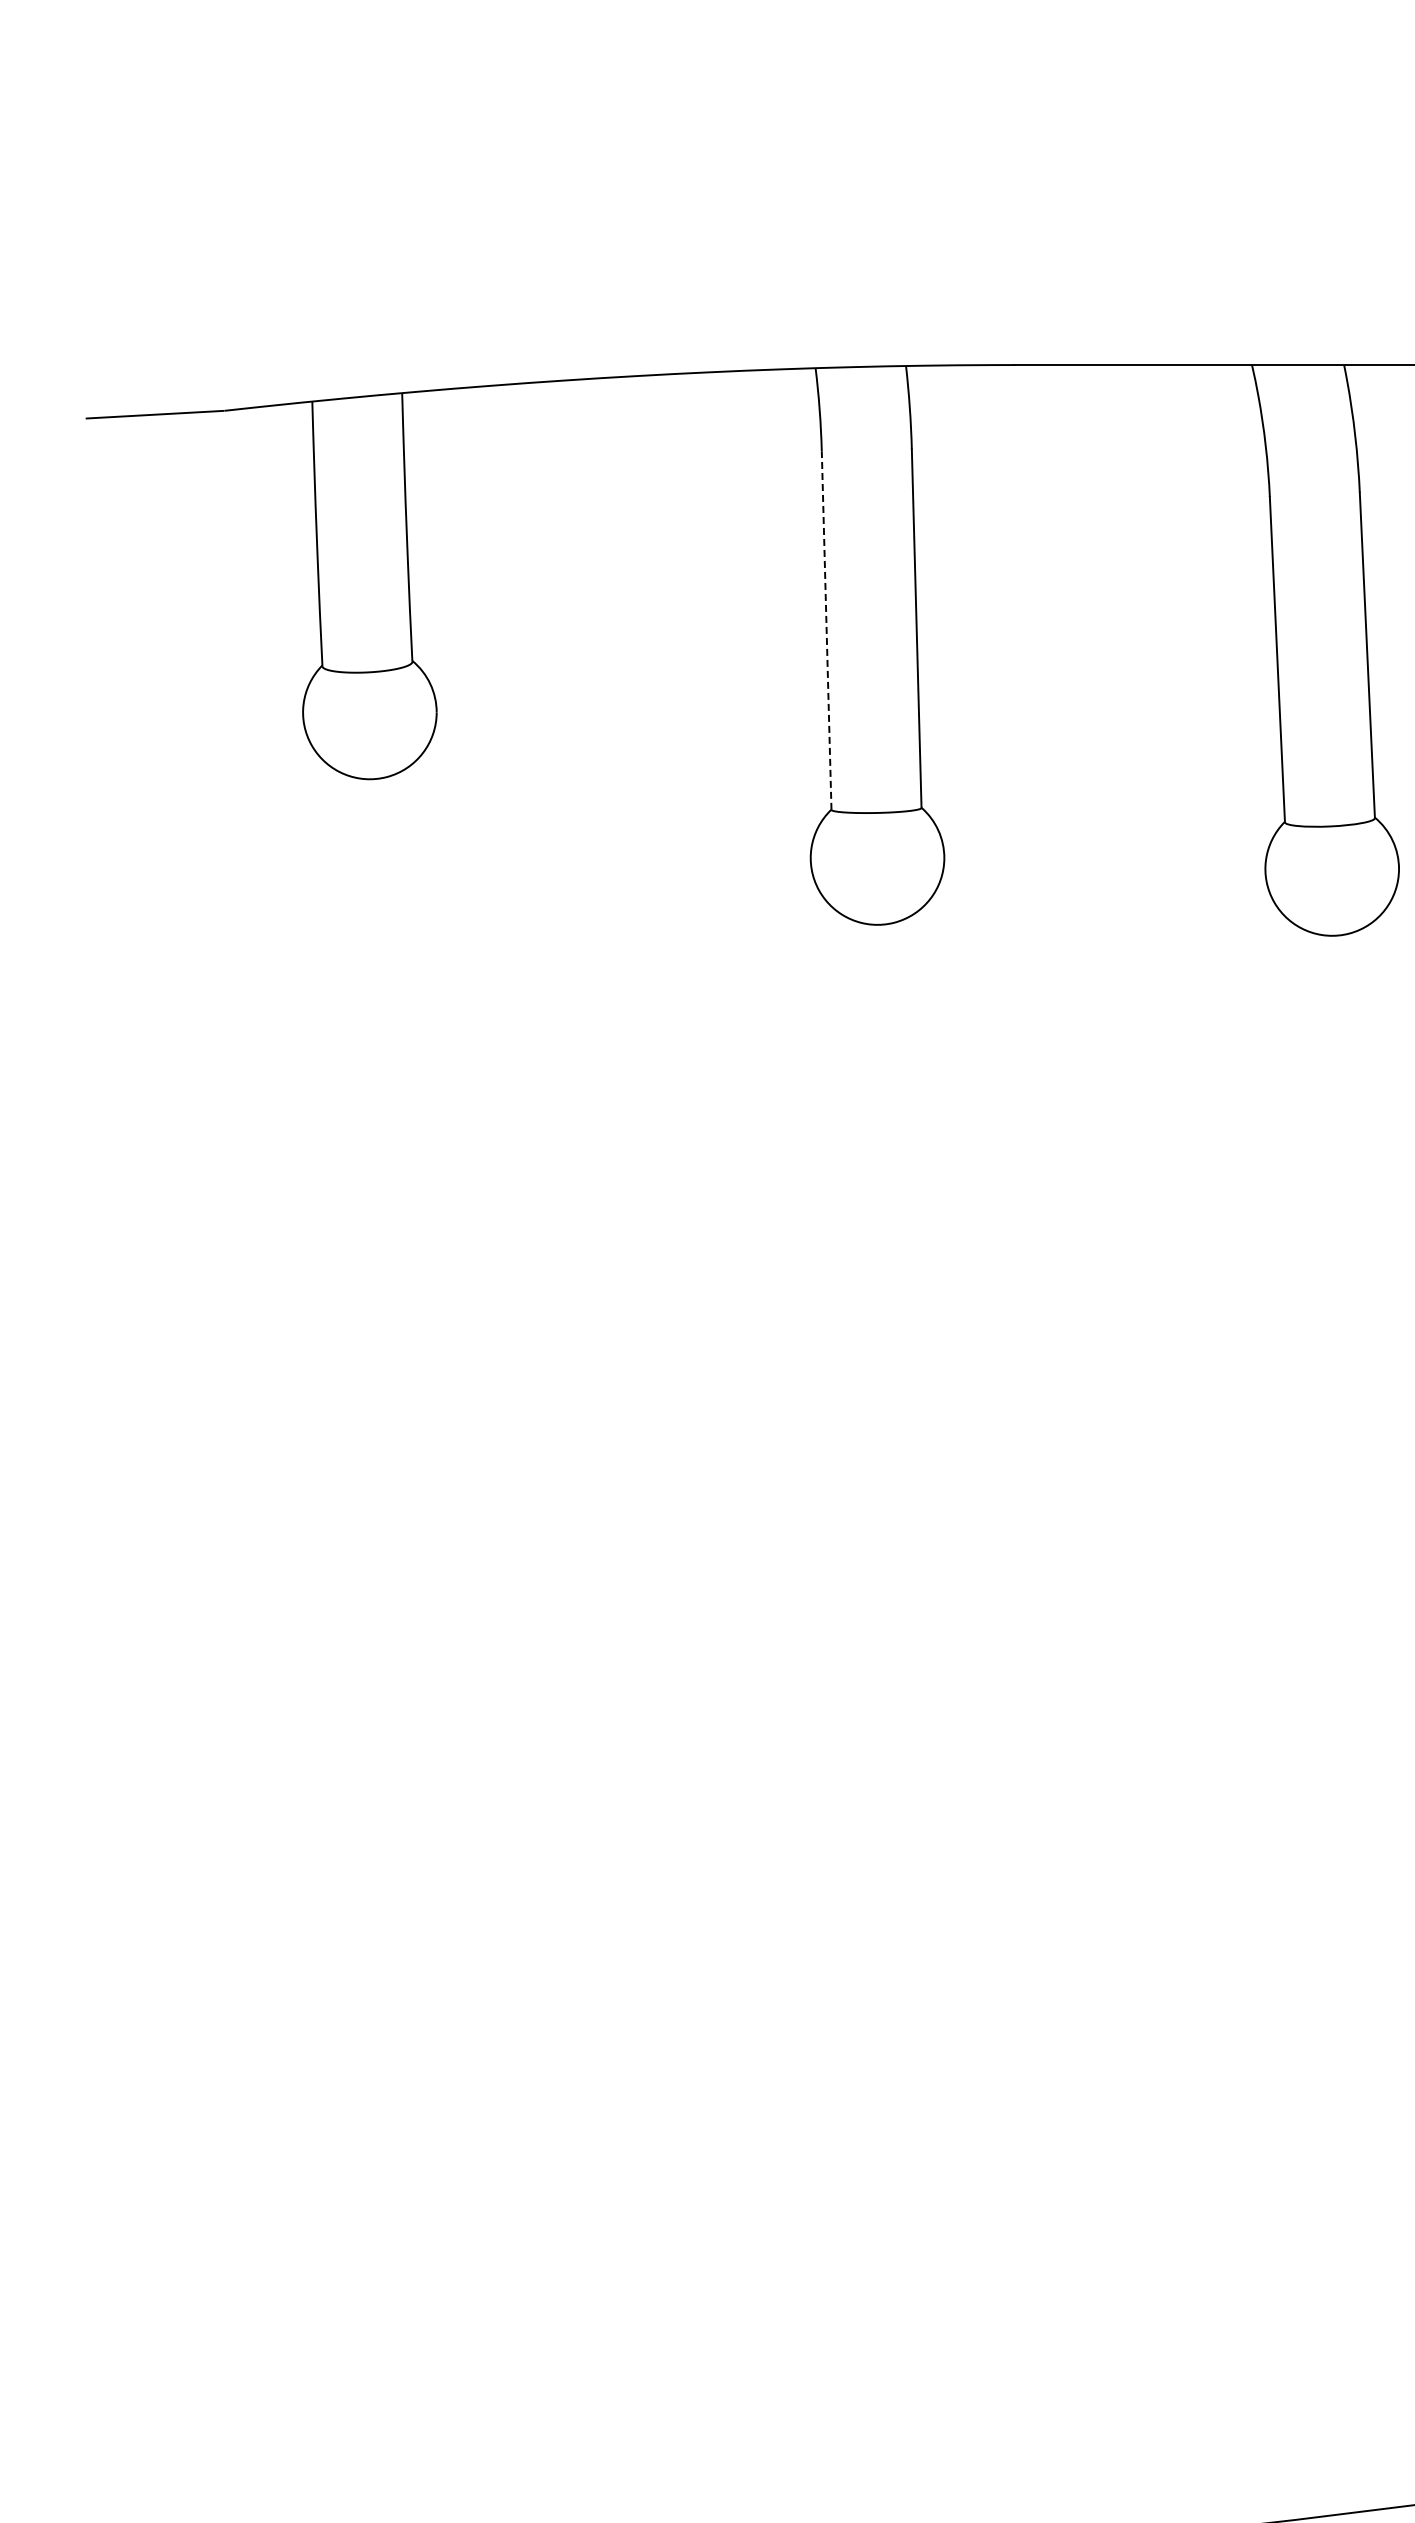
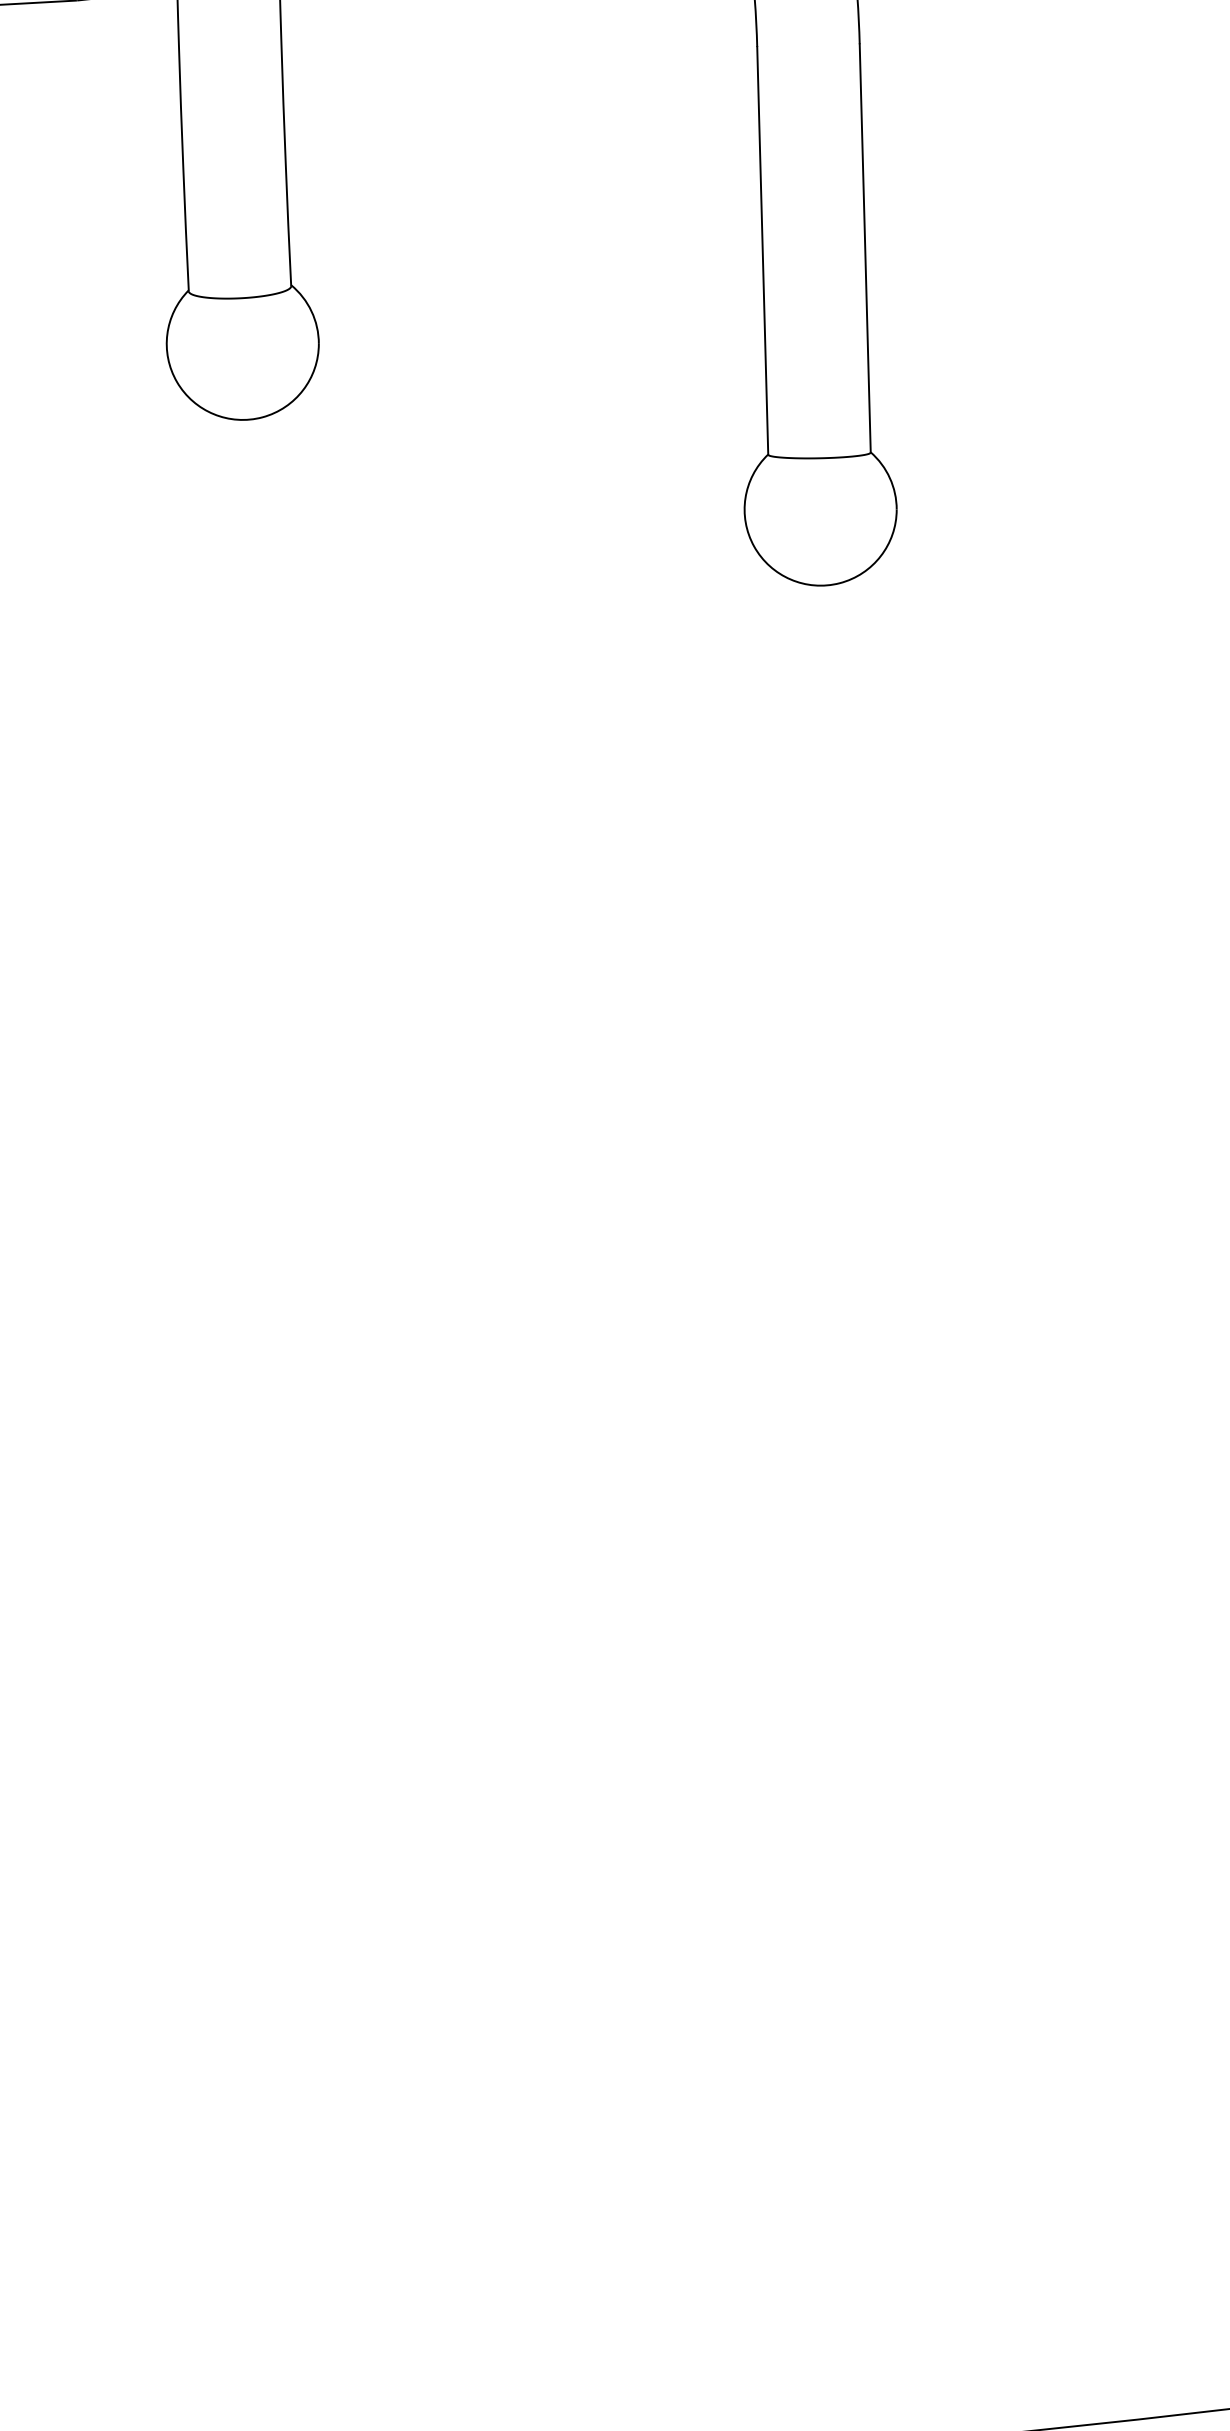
line: (826, 630) -> (762, 250), dashed -> solid

